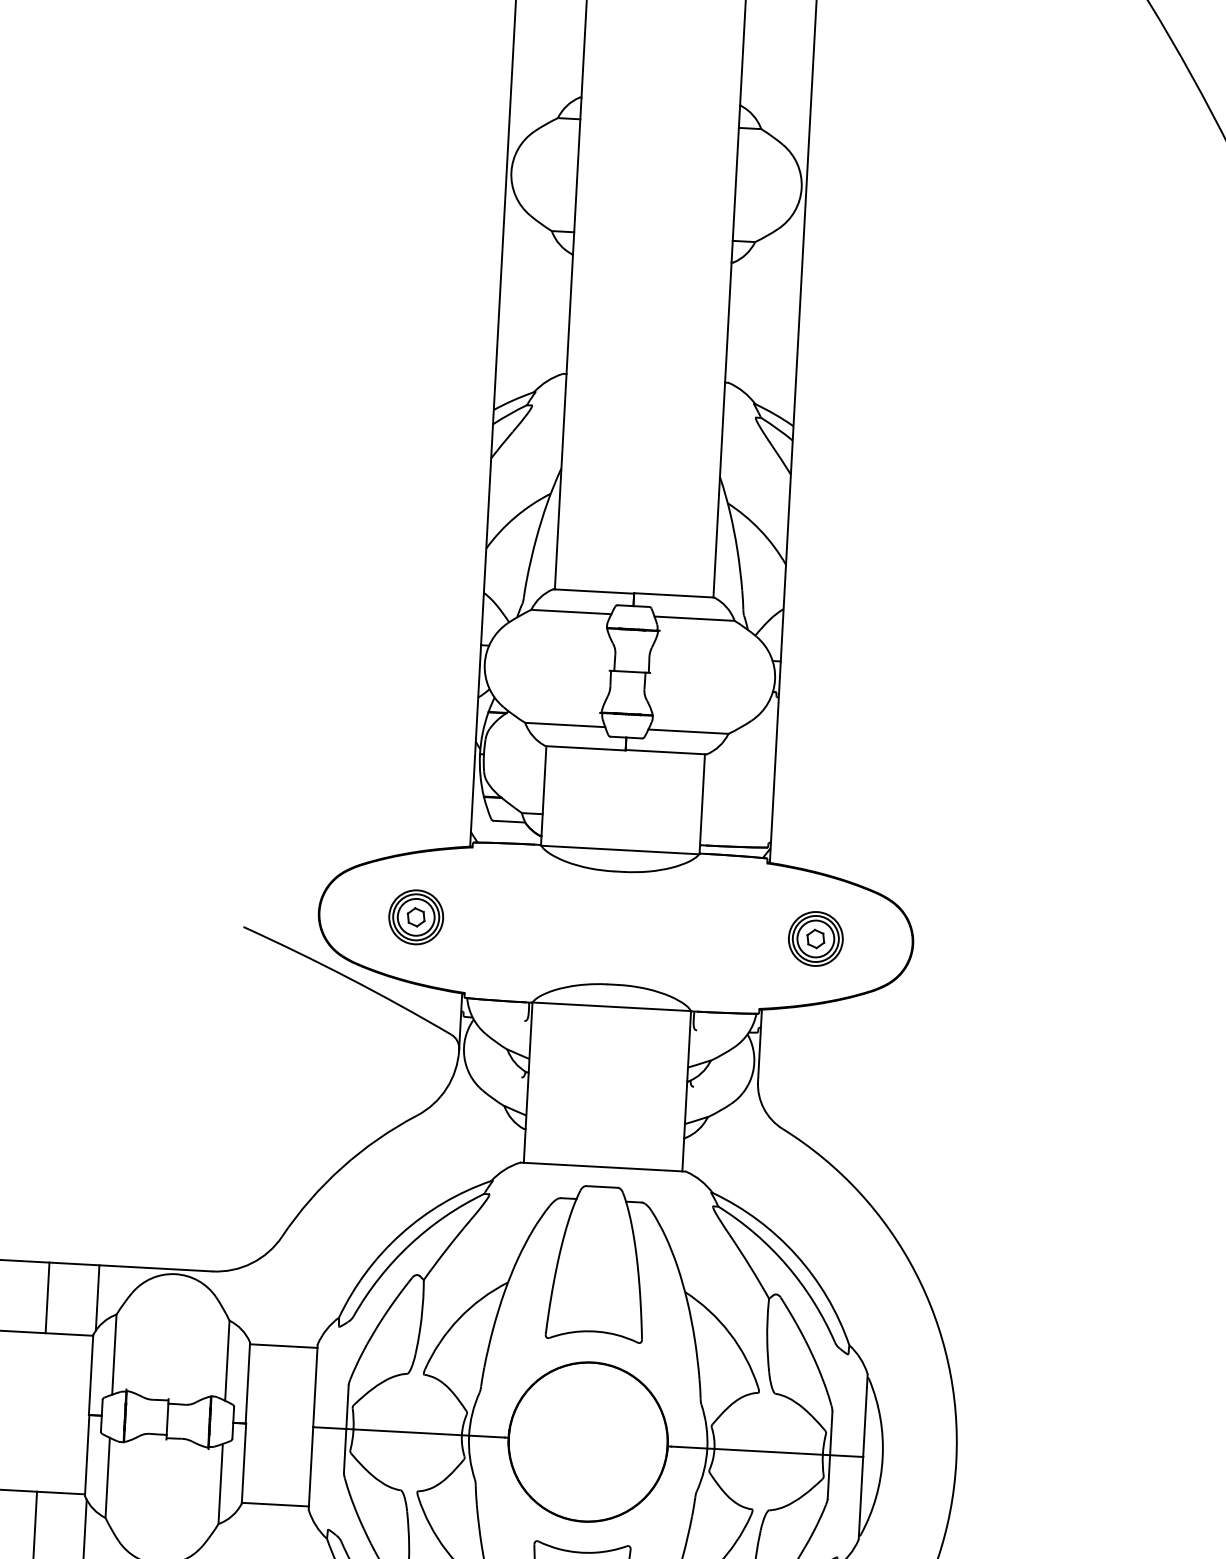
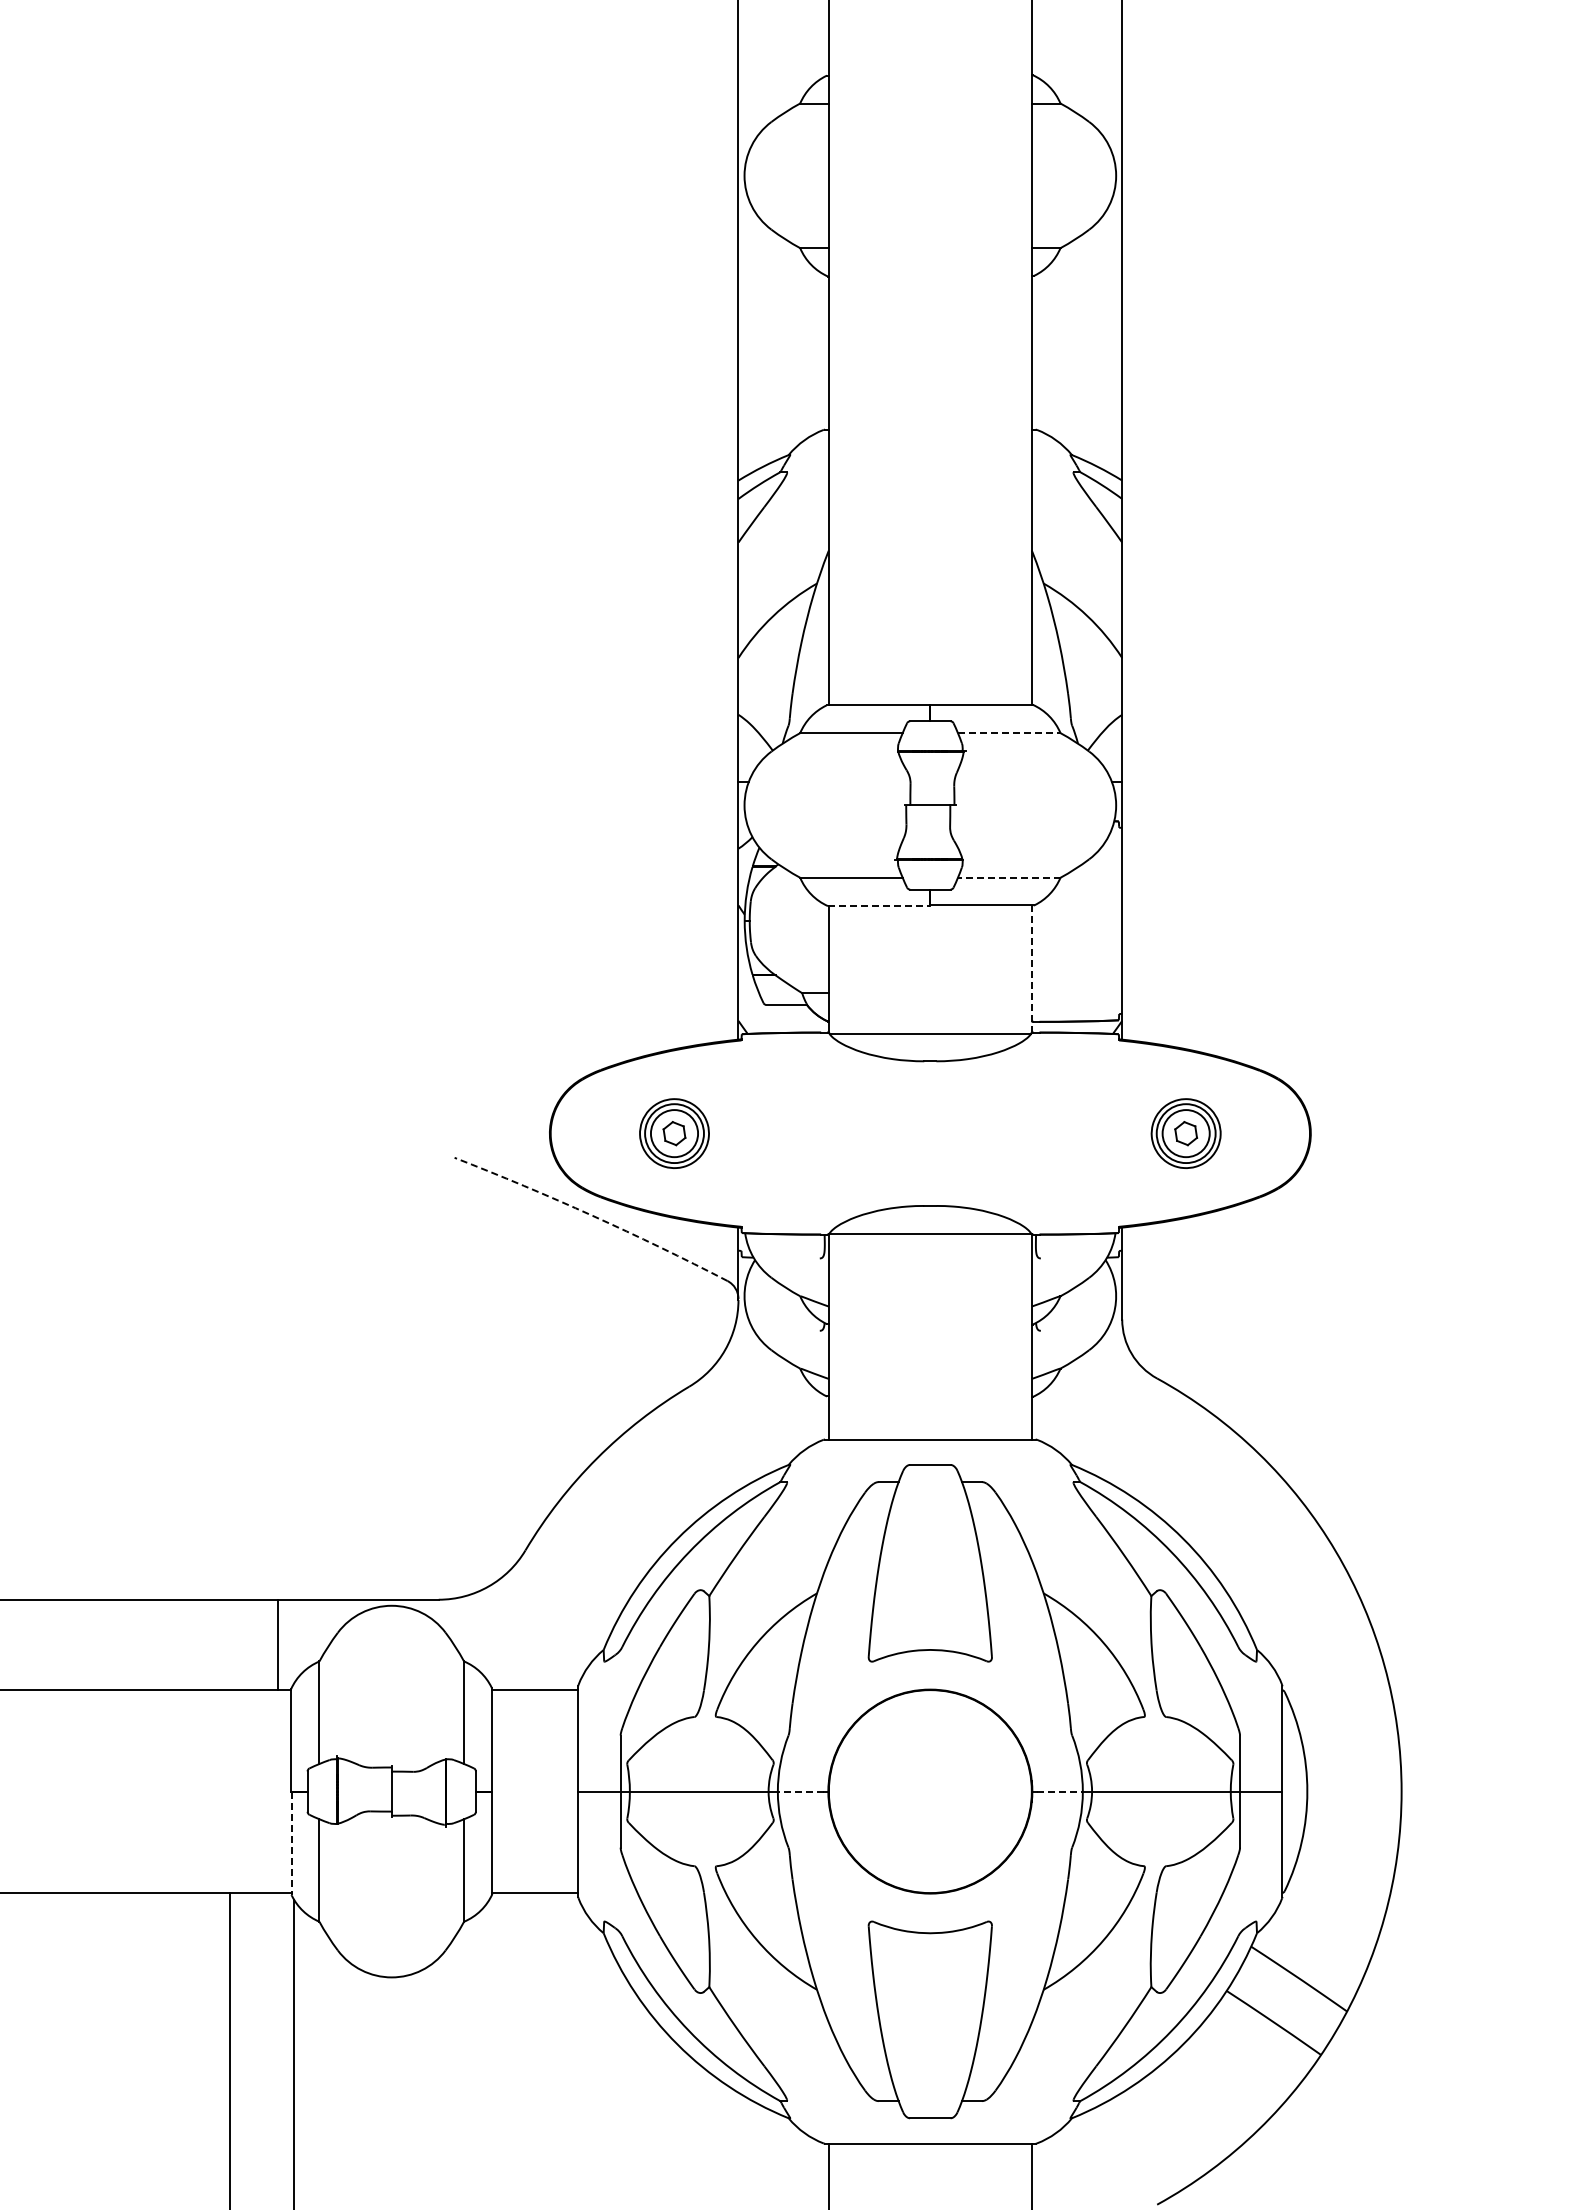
line: (694, 619) -> (1009, 733), solid -> dashed
line: (687, 731) -> (1008, 877), solid -> dashed
line: (585, 748) -> (879, 906), solid -> dashed
line: (701, 804) -> (1031, 969), solid -> dashed
arc: (348, 977) -> (592, 1215), solid -> dashed
line: (47, 1297) -> (278, 1644), moved
line: (97, 1297) -> (294, 1641), removed
line: (486, 1436) -> (800, 1791), solid -> dashed
line: (689, 1447) -> (1059, 1791), solid -> dashed
line: (87, 1455) -> (291, 1843), solid -> dashed

